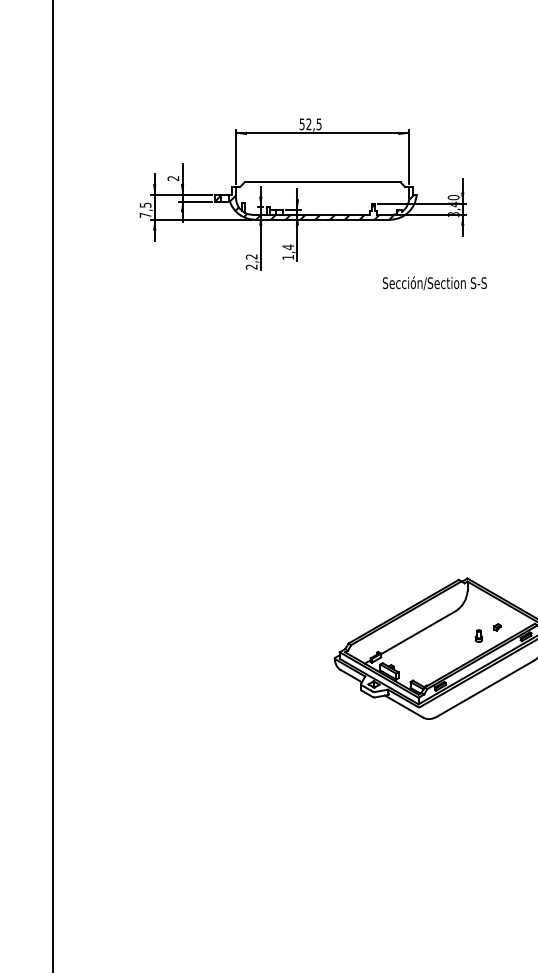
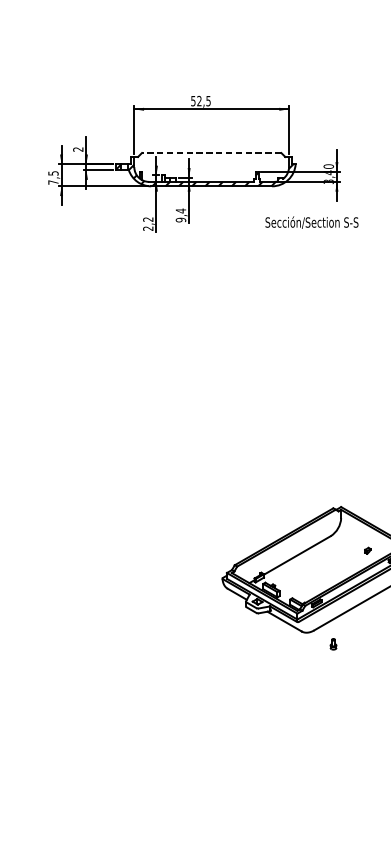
line: (322, 182) -> (211, 153), solid -> dashed
text: (288, 257) -> (181, 220), 1,4 -> 9,4
text: (434, 283) -> (311, 222), moved
part: (478, 635) -> (333, 643), moved

